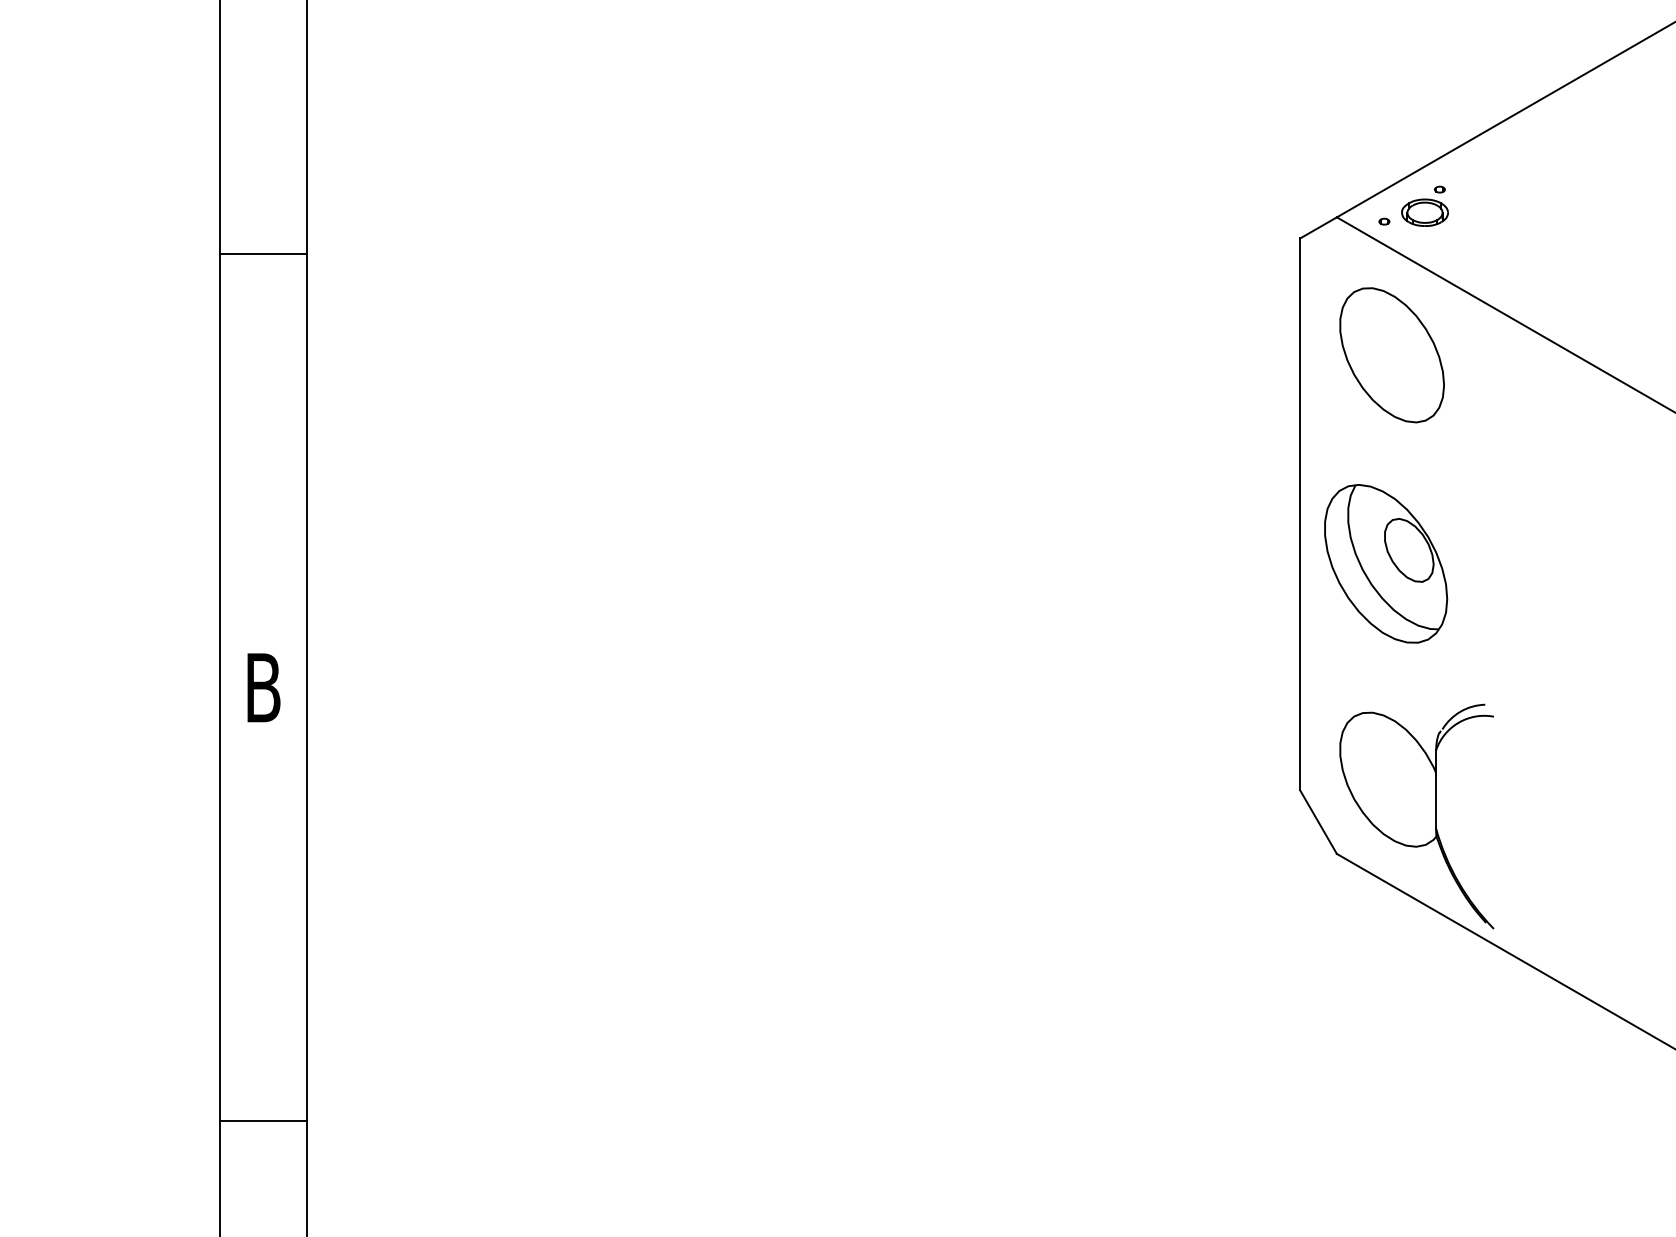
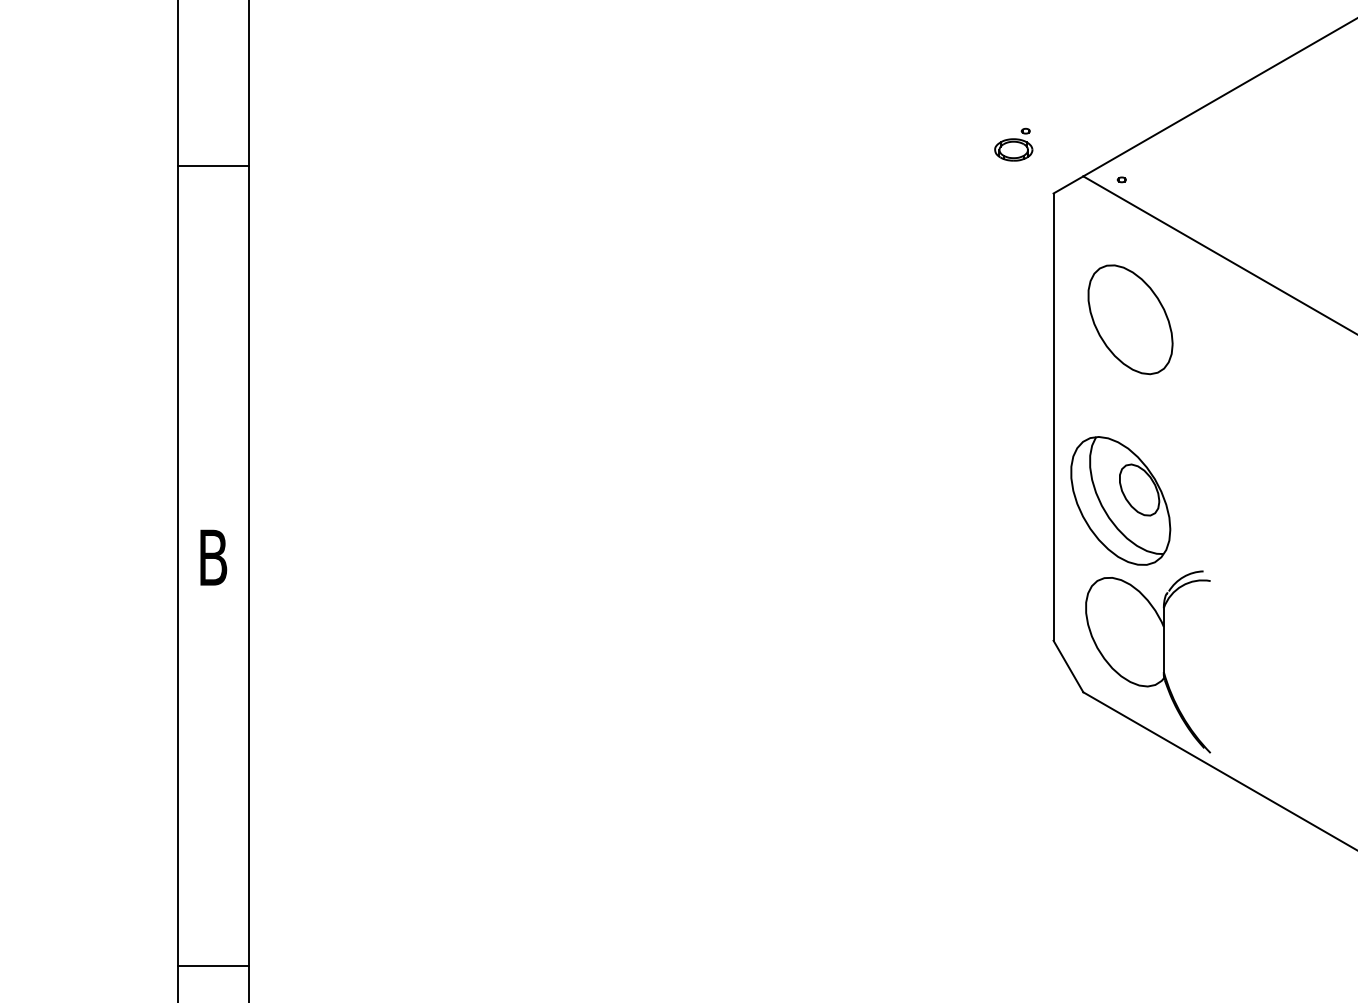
part: (1424, 205) -> (1013, 144), moved
line: (263, 254) -> (213, 165), moved
part: (1391, 355) -> (1130, 319), moved
part: (1386, 563) -> (1121, 500), moved
line: (263, 1120) -> (213, 965), moved

